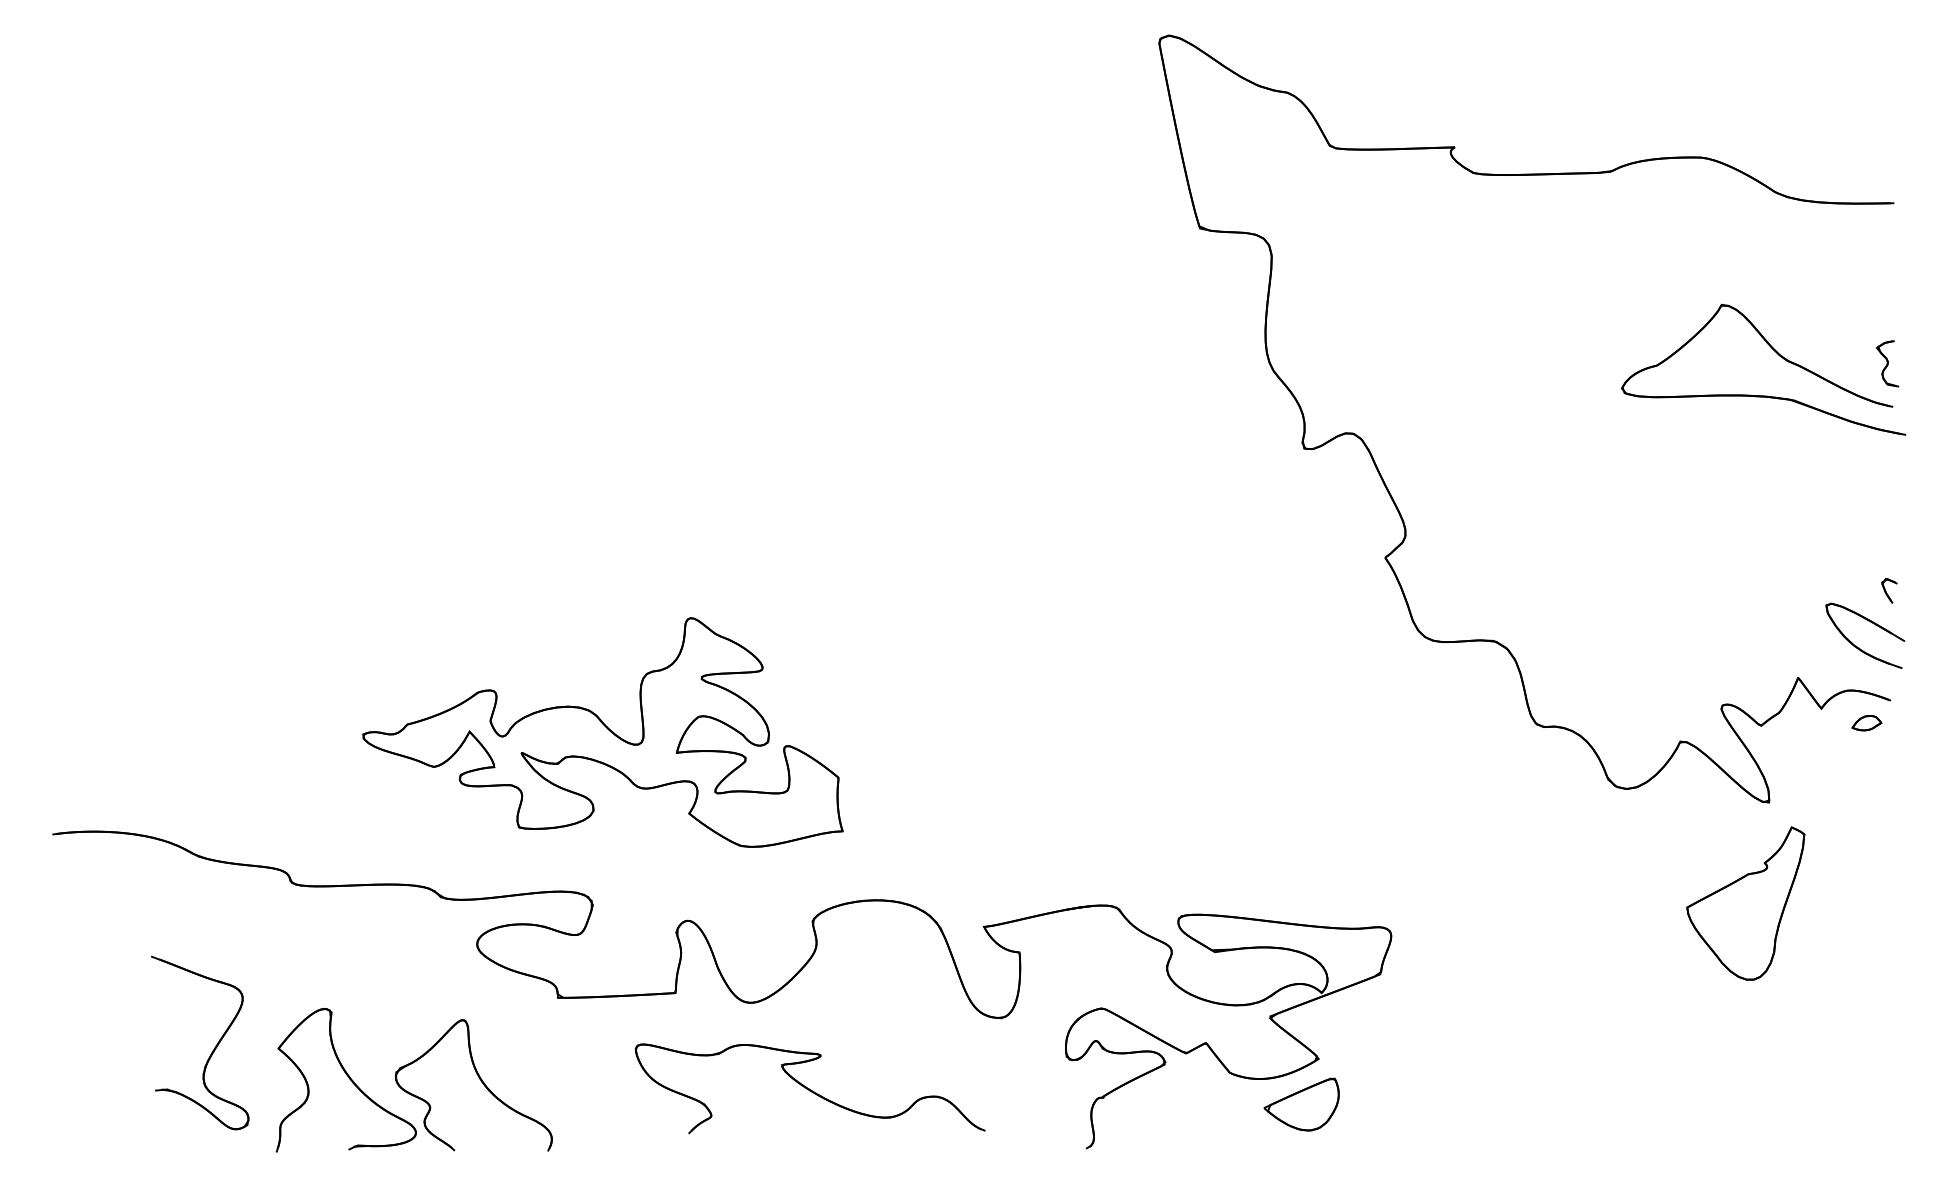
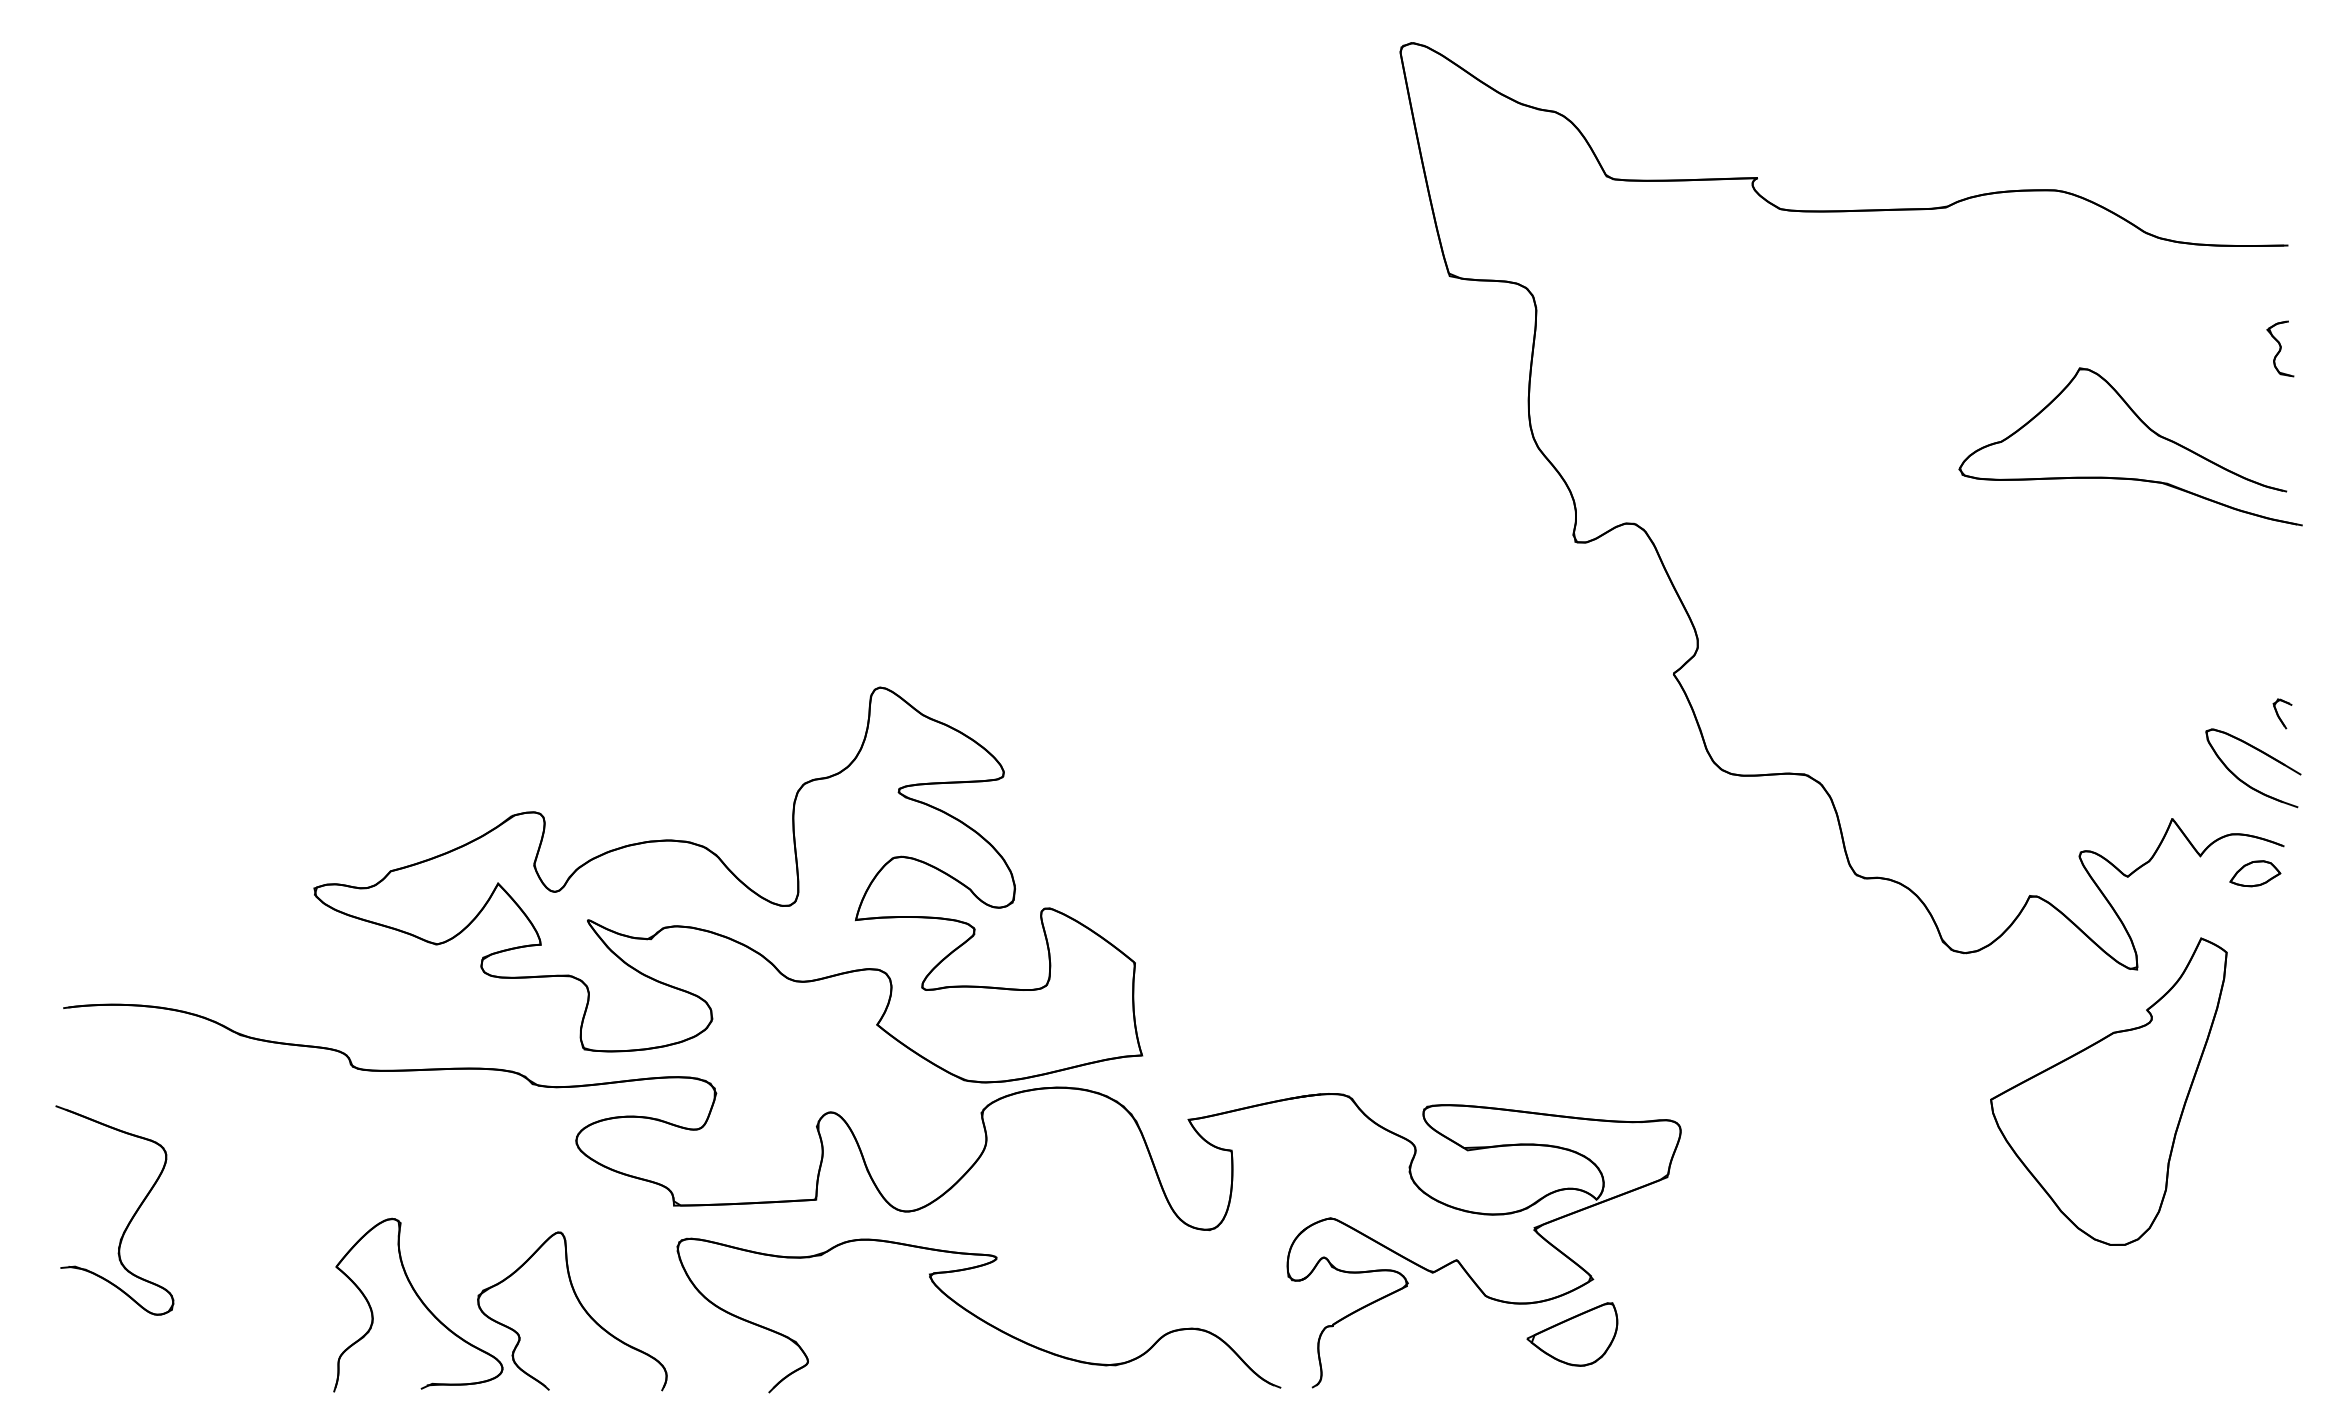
part: (1887, 363) -> (2280, 348), moved
part: (1866, 722) -> (2254, 872), size x1.43
part: (602, 732) -> (727, 884), size x1.43
part: (1745, 903) -> (2108, 1091), size x1.67
part: (212, 1050) -> (129, 1219), moved
part: (810, 1088) -> (979, 1315), size x1.43

